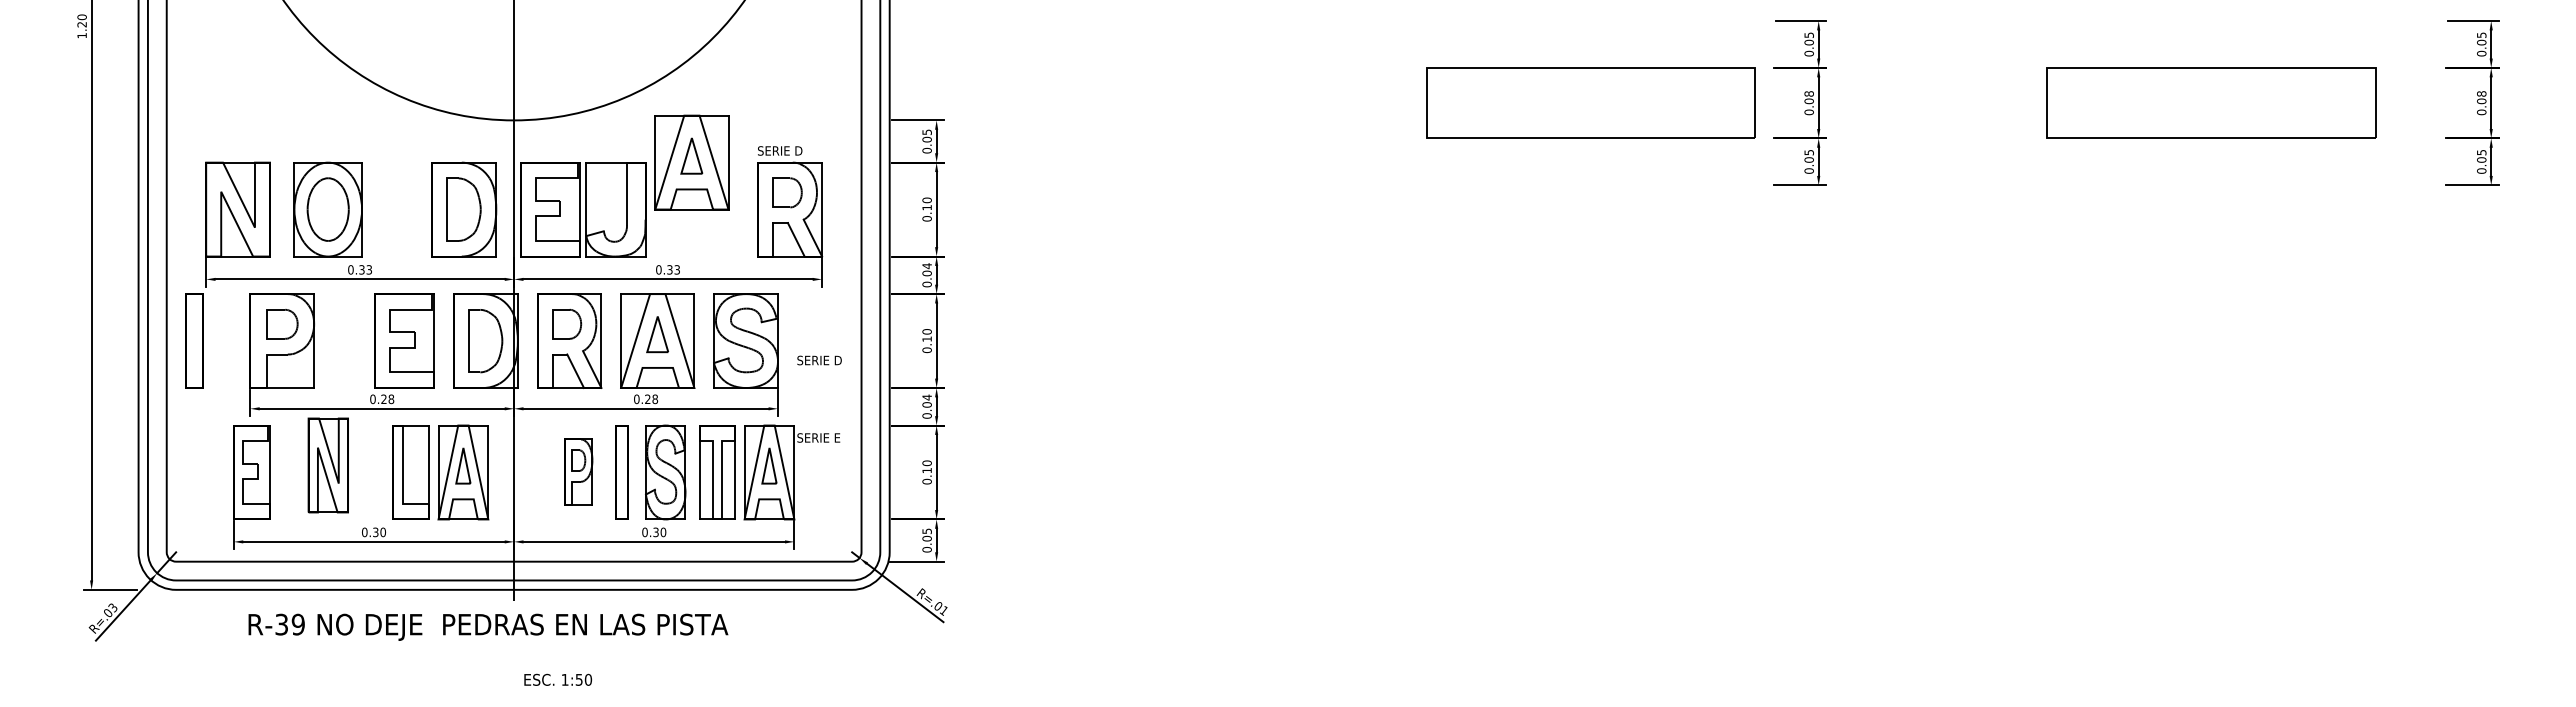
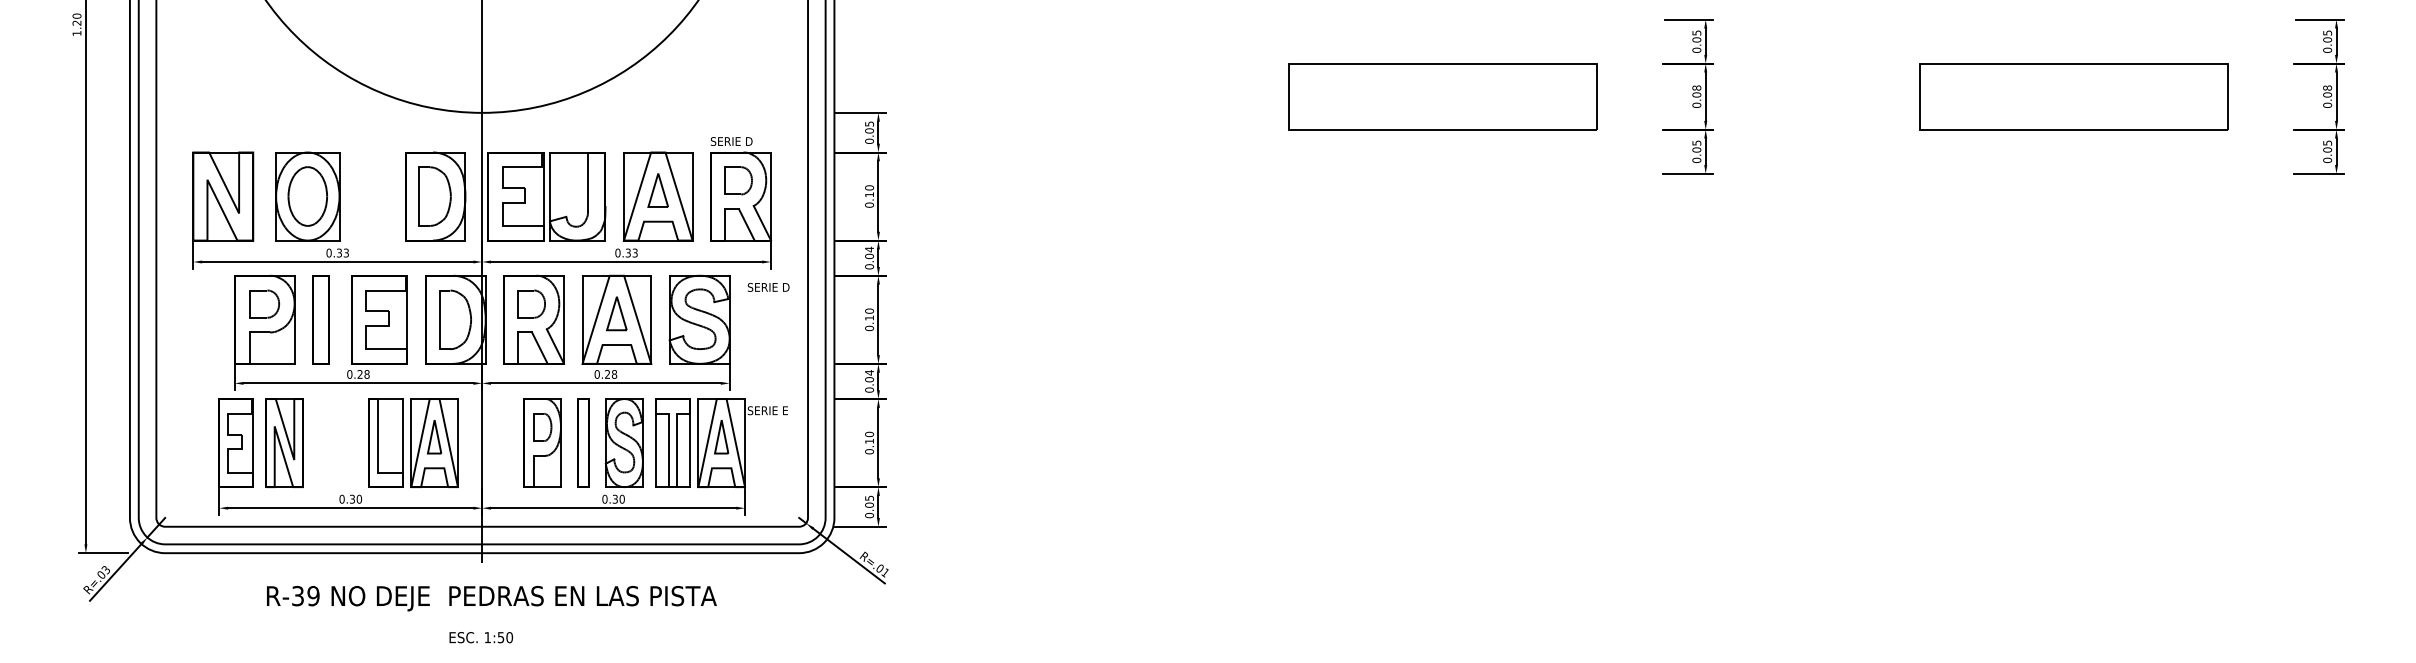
part: (1590, 102) -> (1442, 96), moved
part: (691, 162) -> (657, 196), moved
part: (194, 340) -> (321, 319), moved
text: (819, 360) -> (768, 287), moved
part: (327, 465) -> (283, 443), moved
part: (578, 471) -> (542, 442), size x1.43
text: (488, 626) -> (491, 597), moved
text: (557, 679) -> (480, 637), moved

